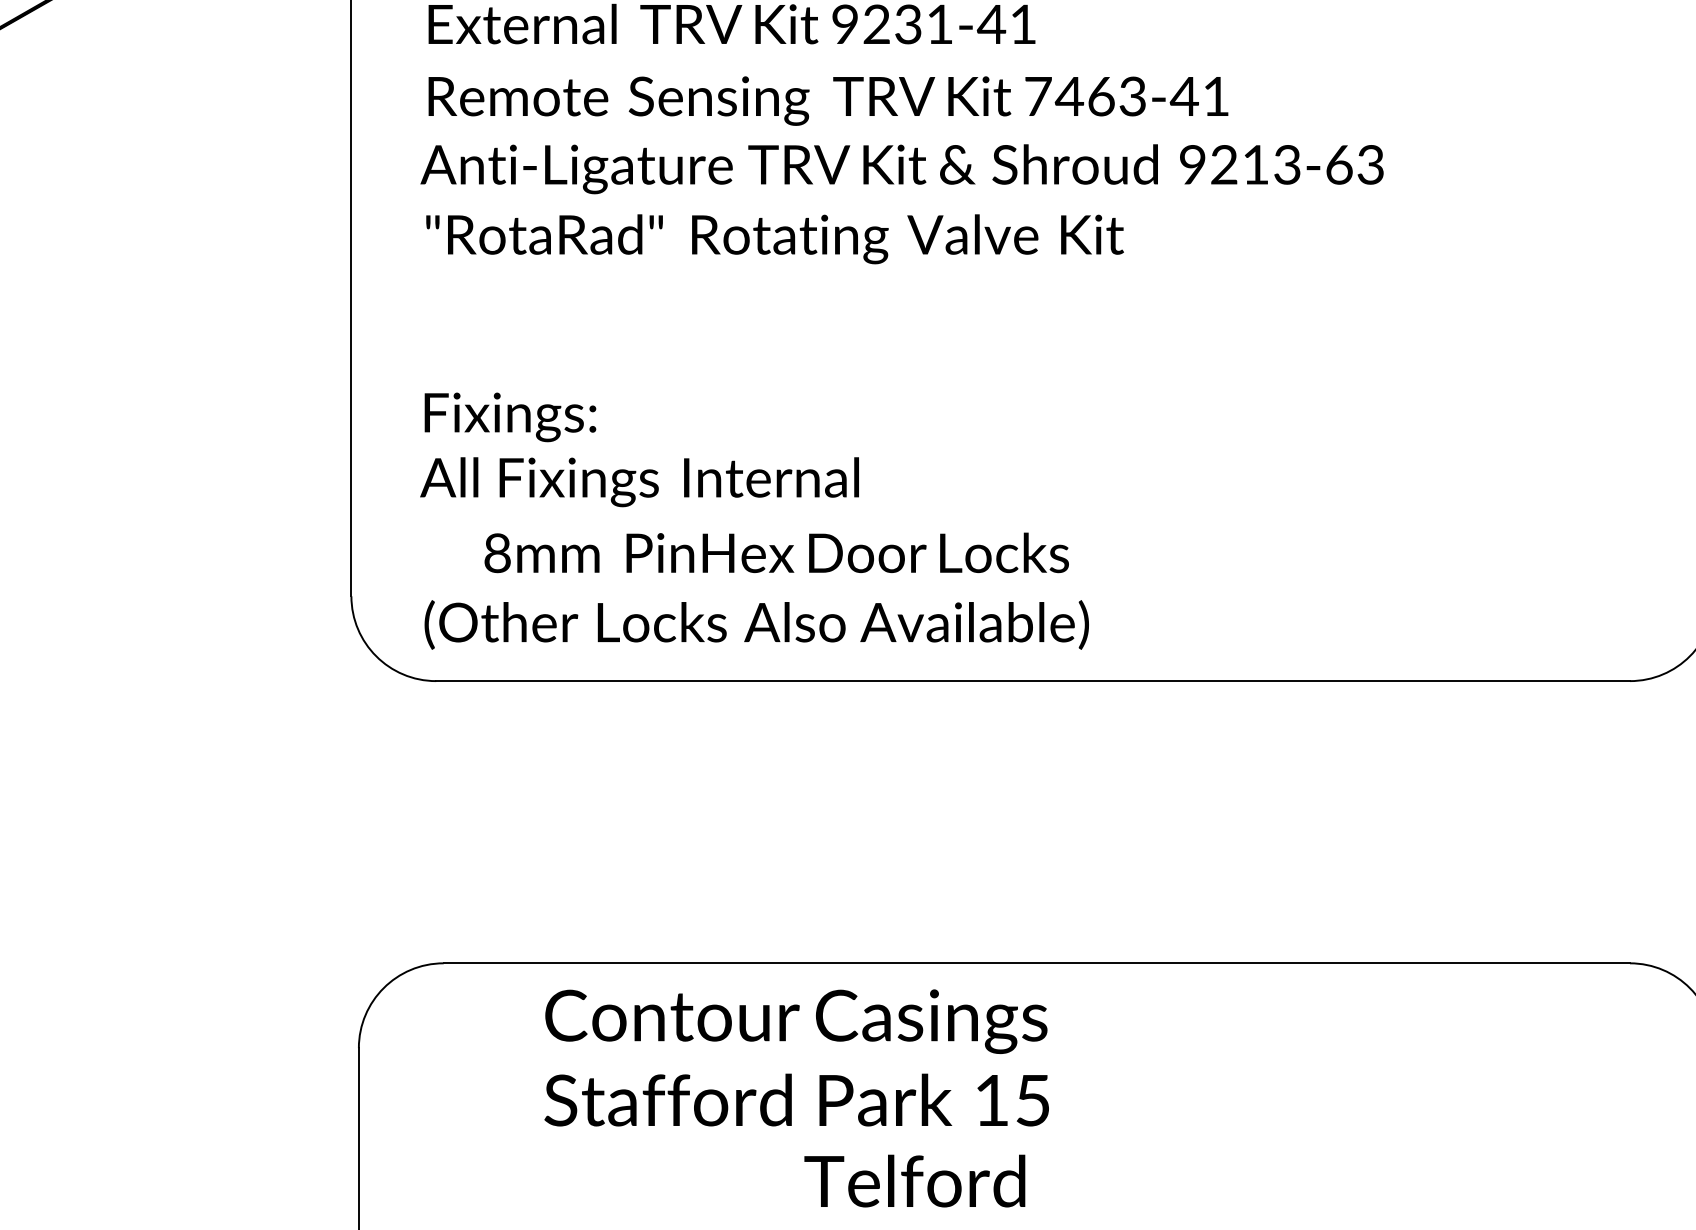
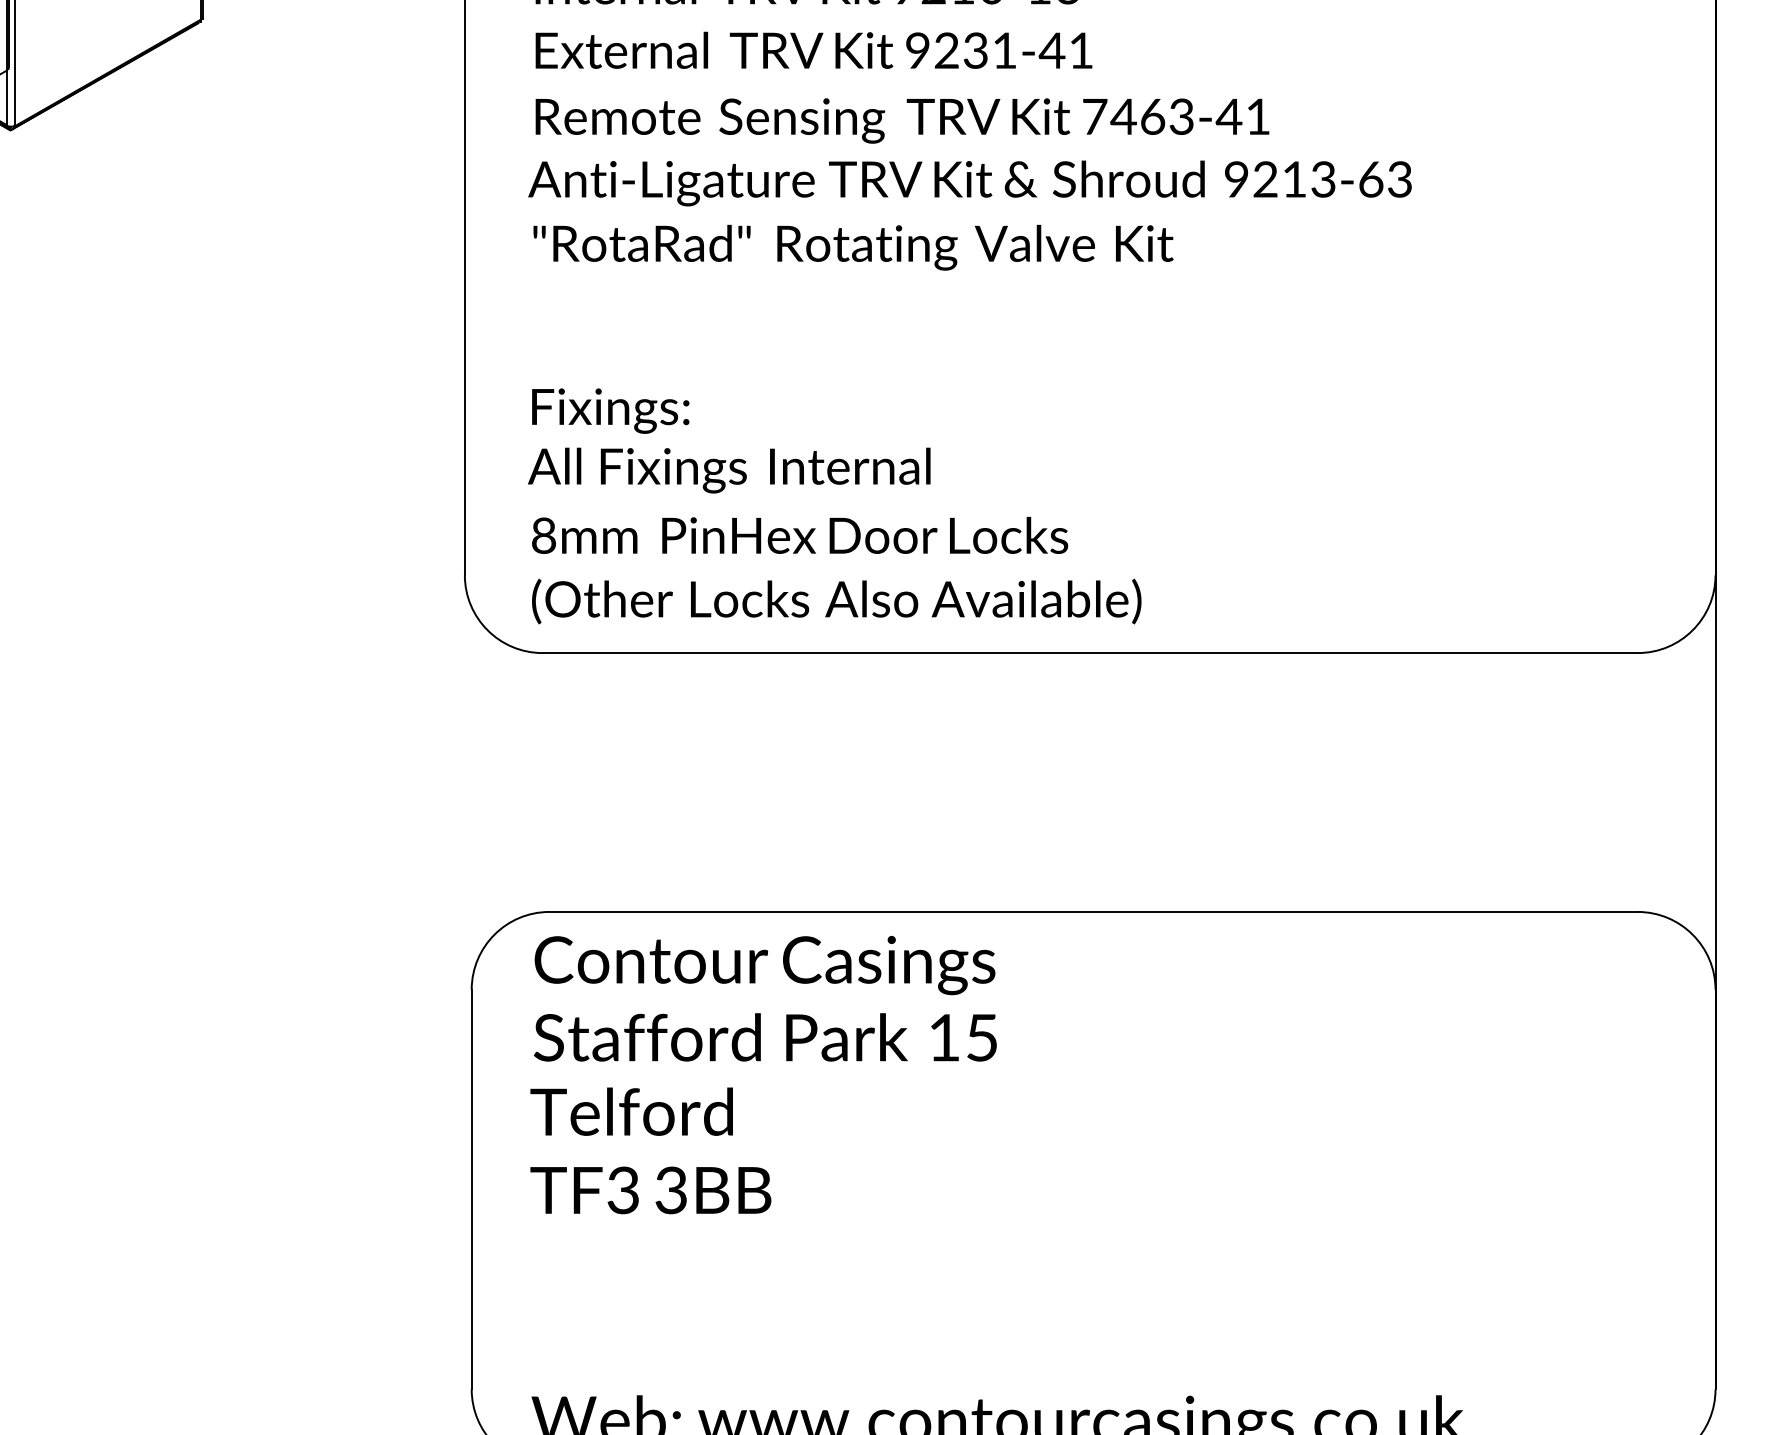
text: (777, 551) -> (800, 534), moved
text: (796, 1057) -> (765, 998), moved
text: (914, 1180) -> (631, 1111), moved

